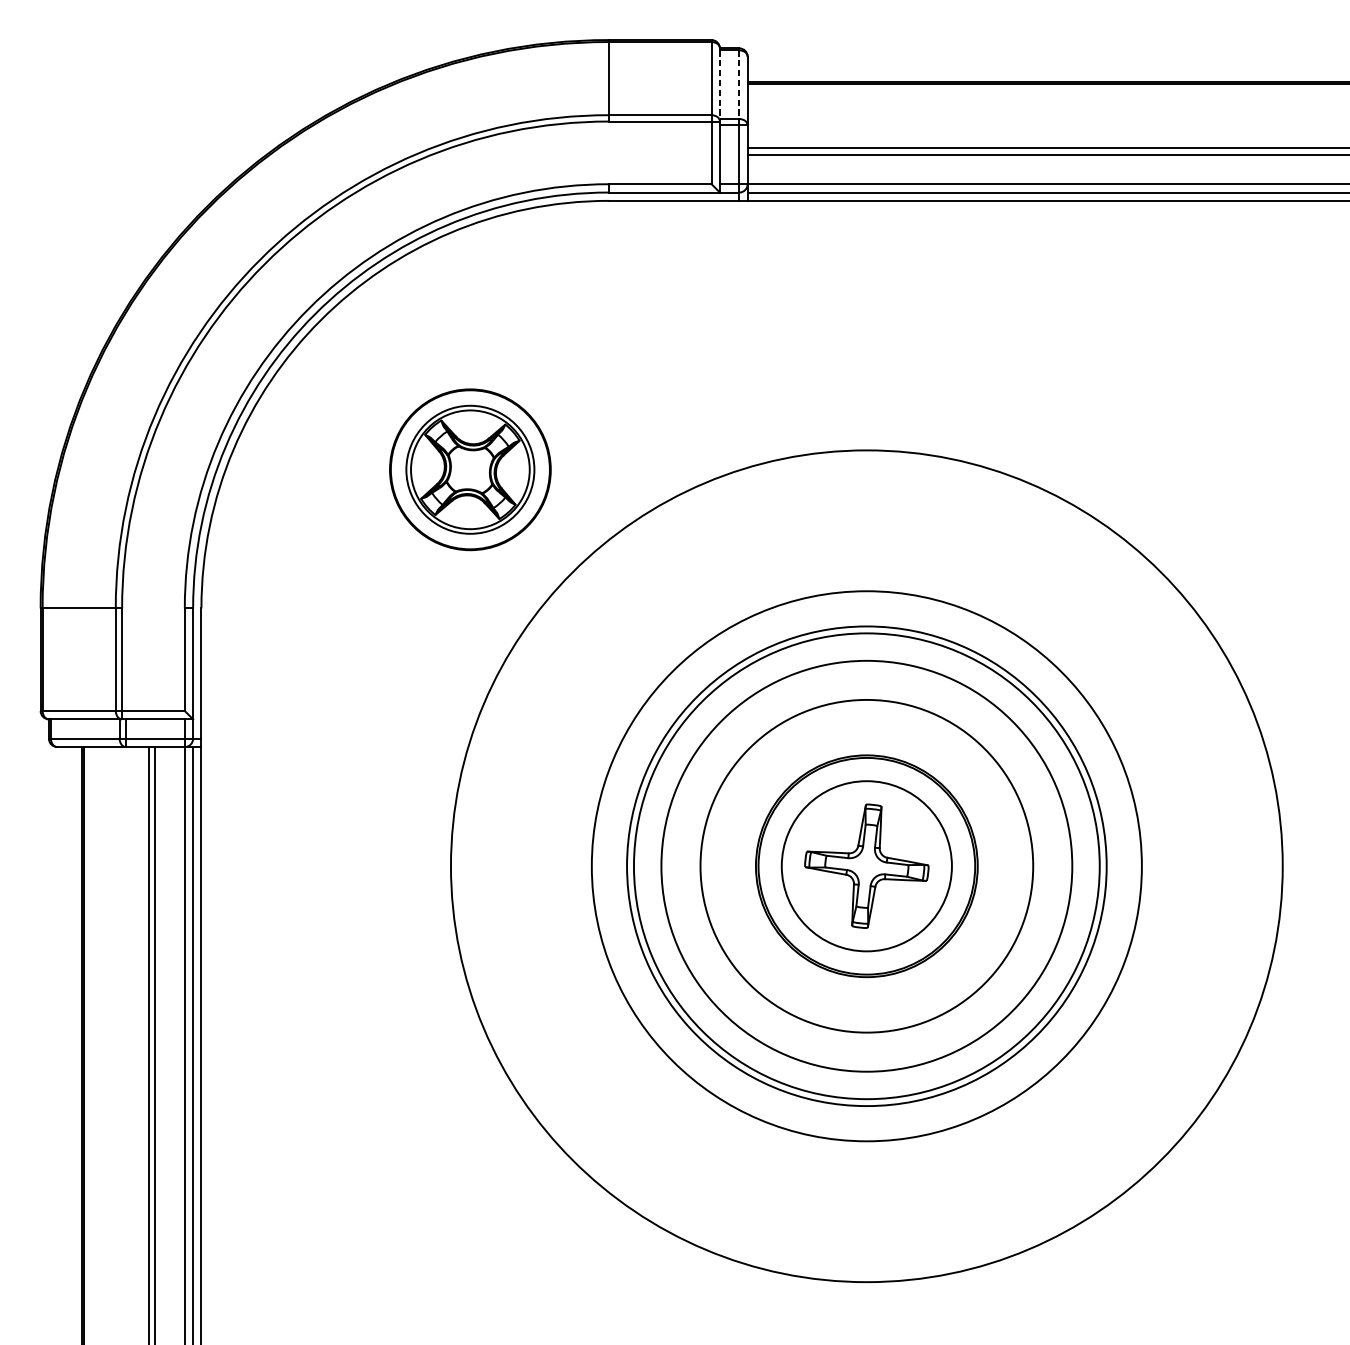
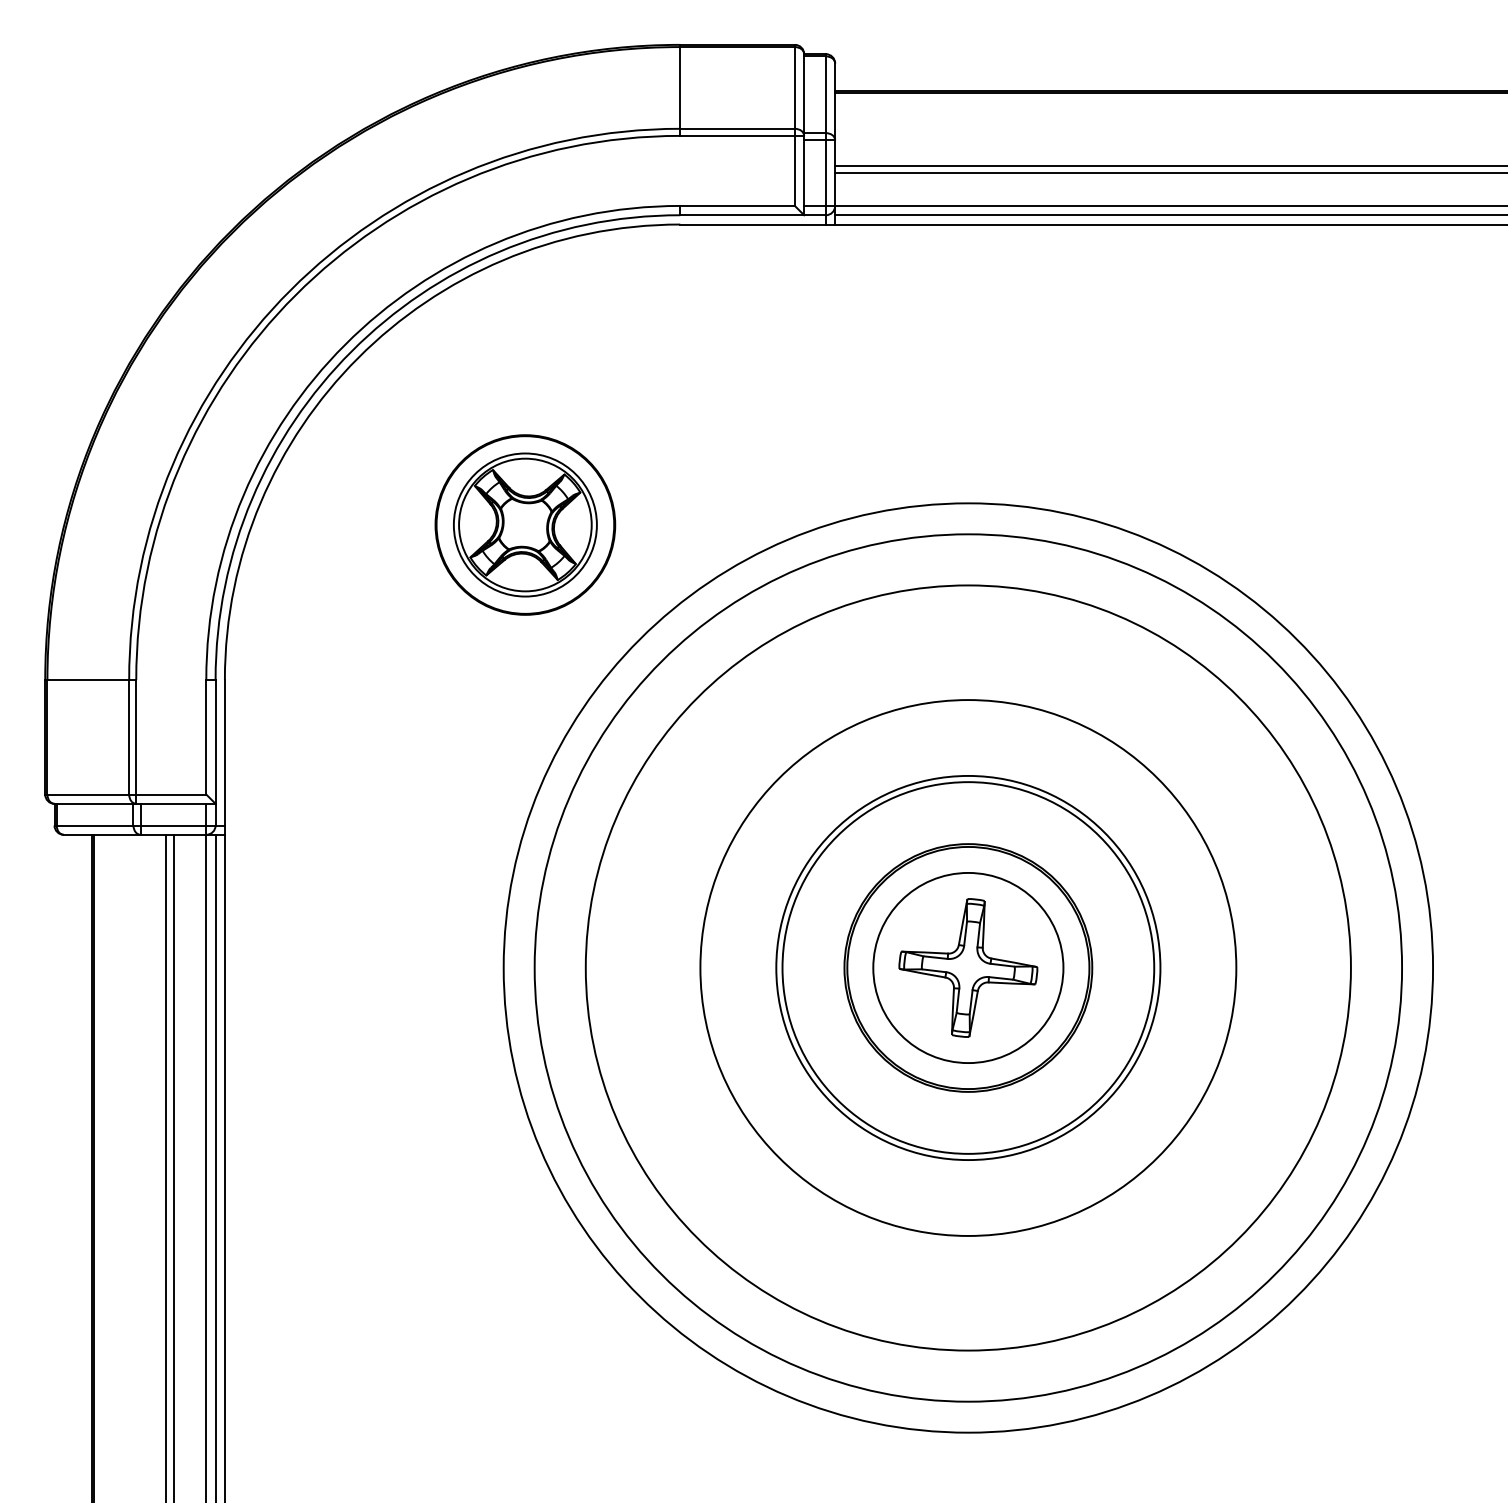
line: (720, 85) -> (804, 95), dashed -> solid
line: (738, 85) -> (825, 95), dashed -> solid
circle: (866, 865) -> (967, 967), size x1.67
circle: (866, 865) -> (968, 967), size x0.62
circle: (866, 865) -> (968, 967), size x1.67

